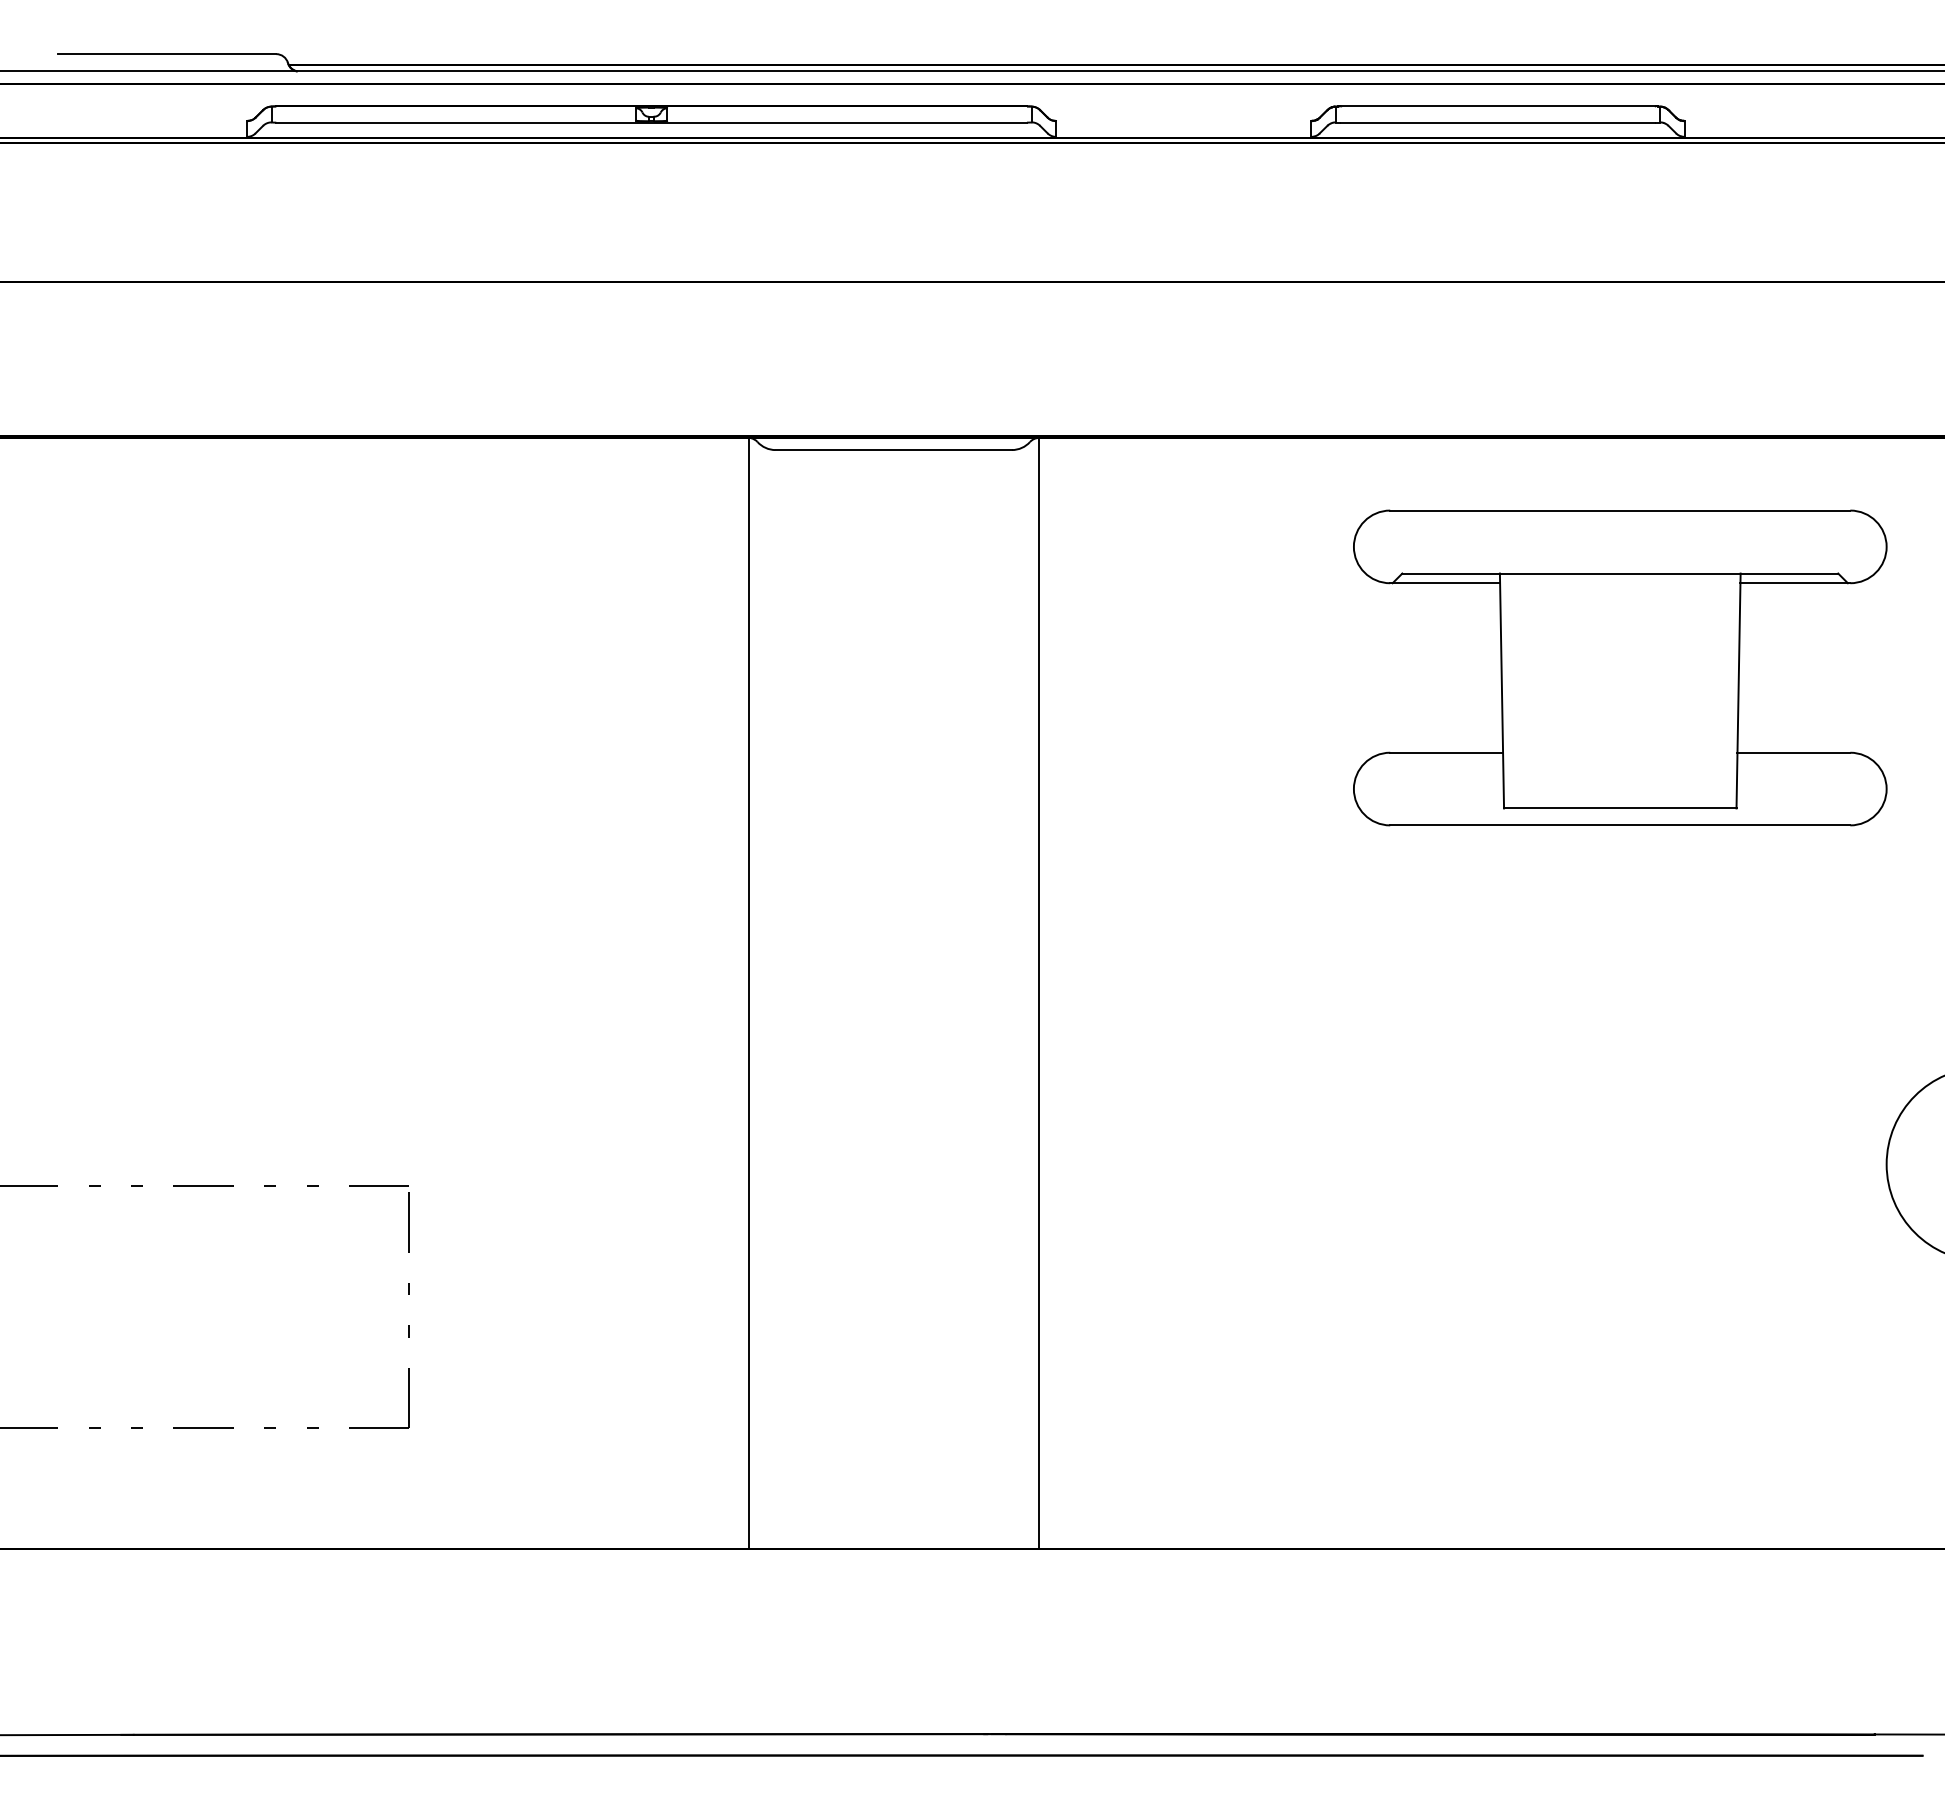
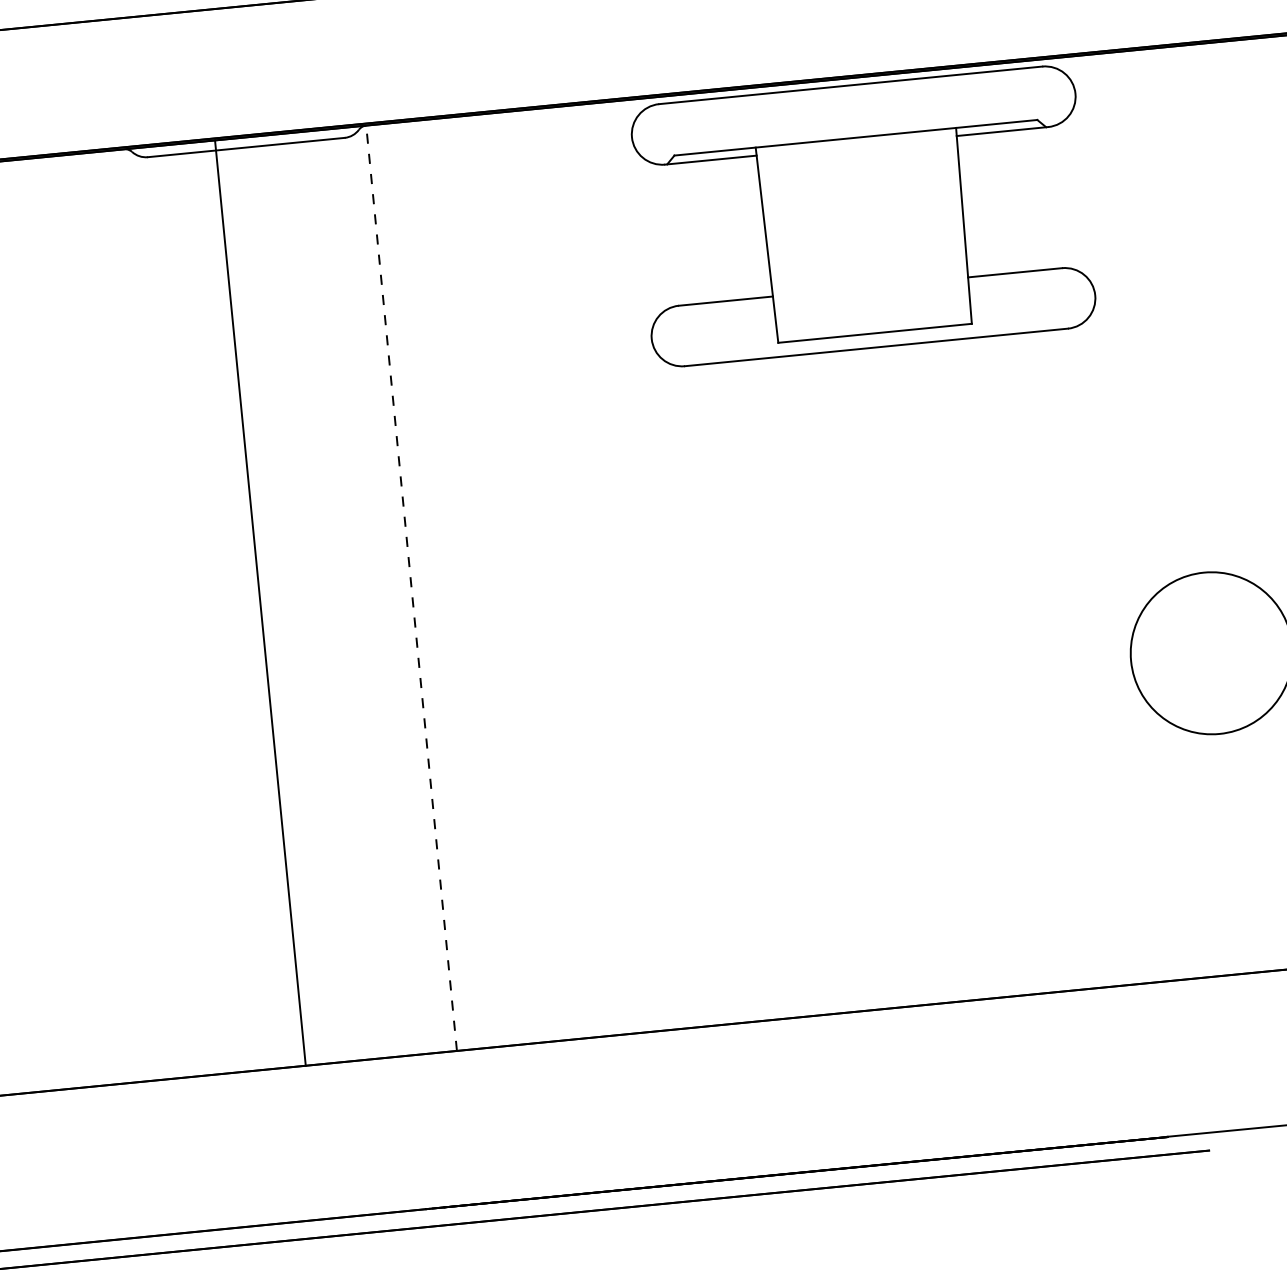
part: (1620, 667) -> (863, 215), moved
line: (748, 993) -> (260, 602), moved
line: (1039, 993) -> (411, 588), solid -> dashed

